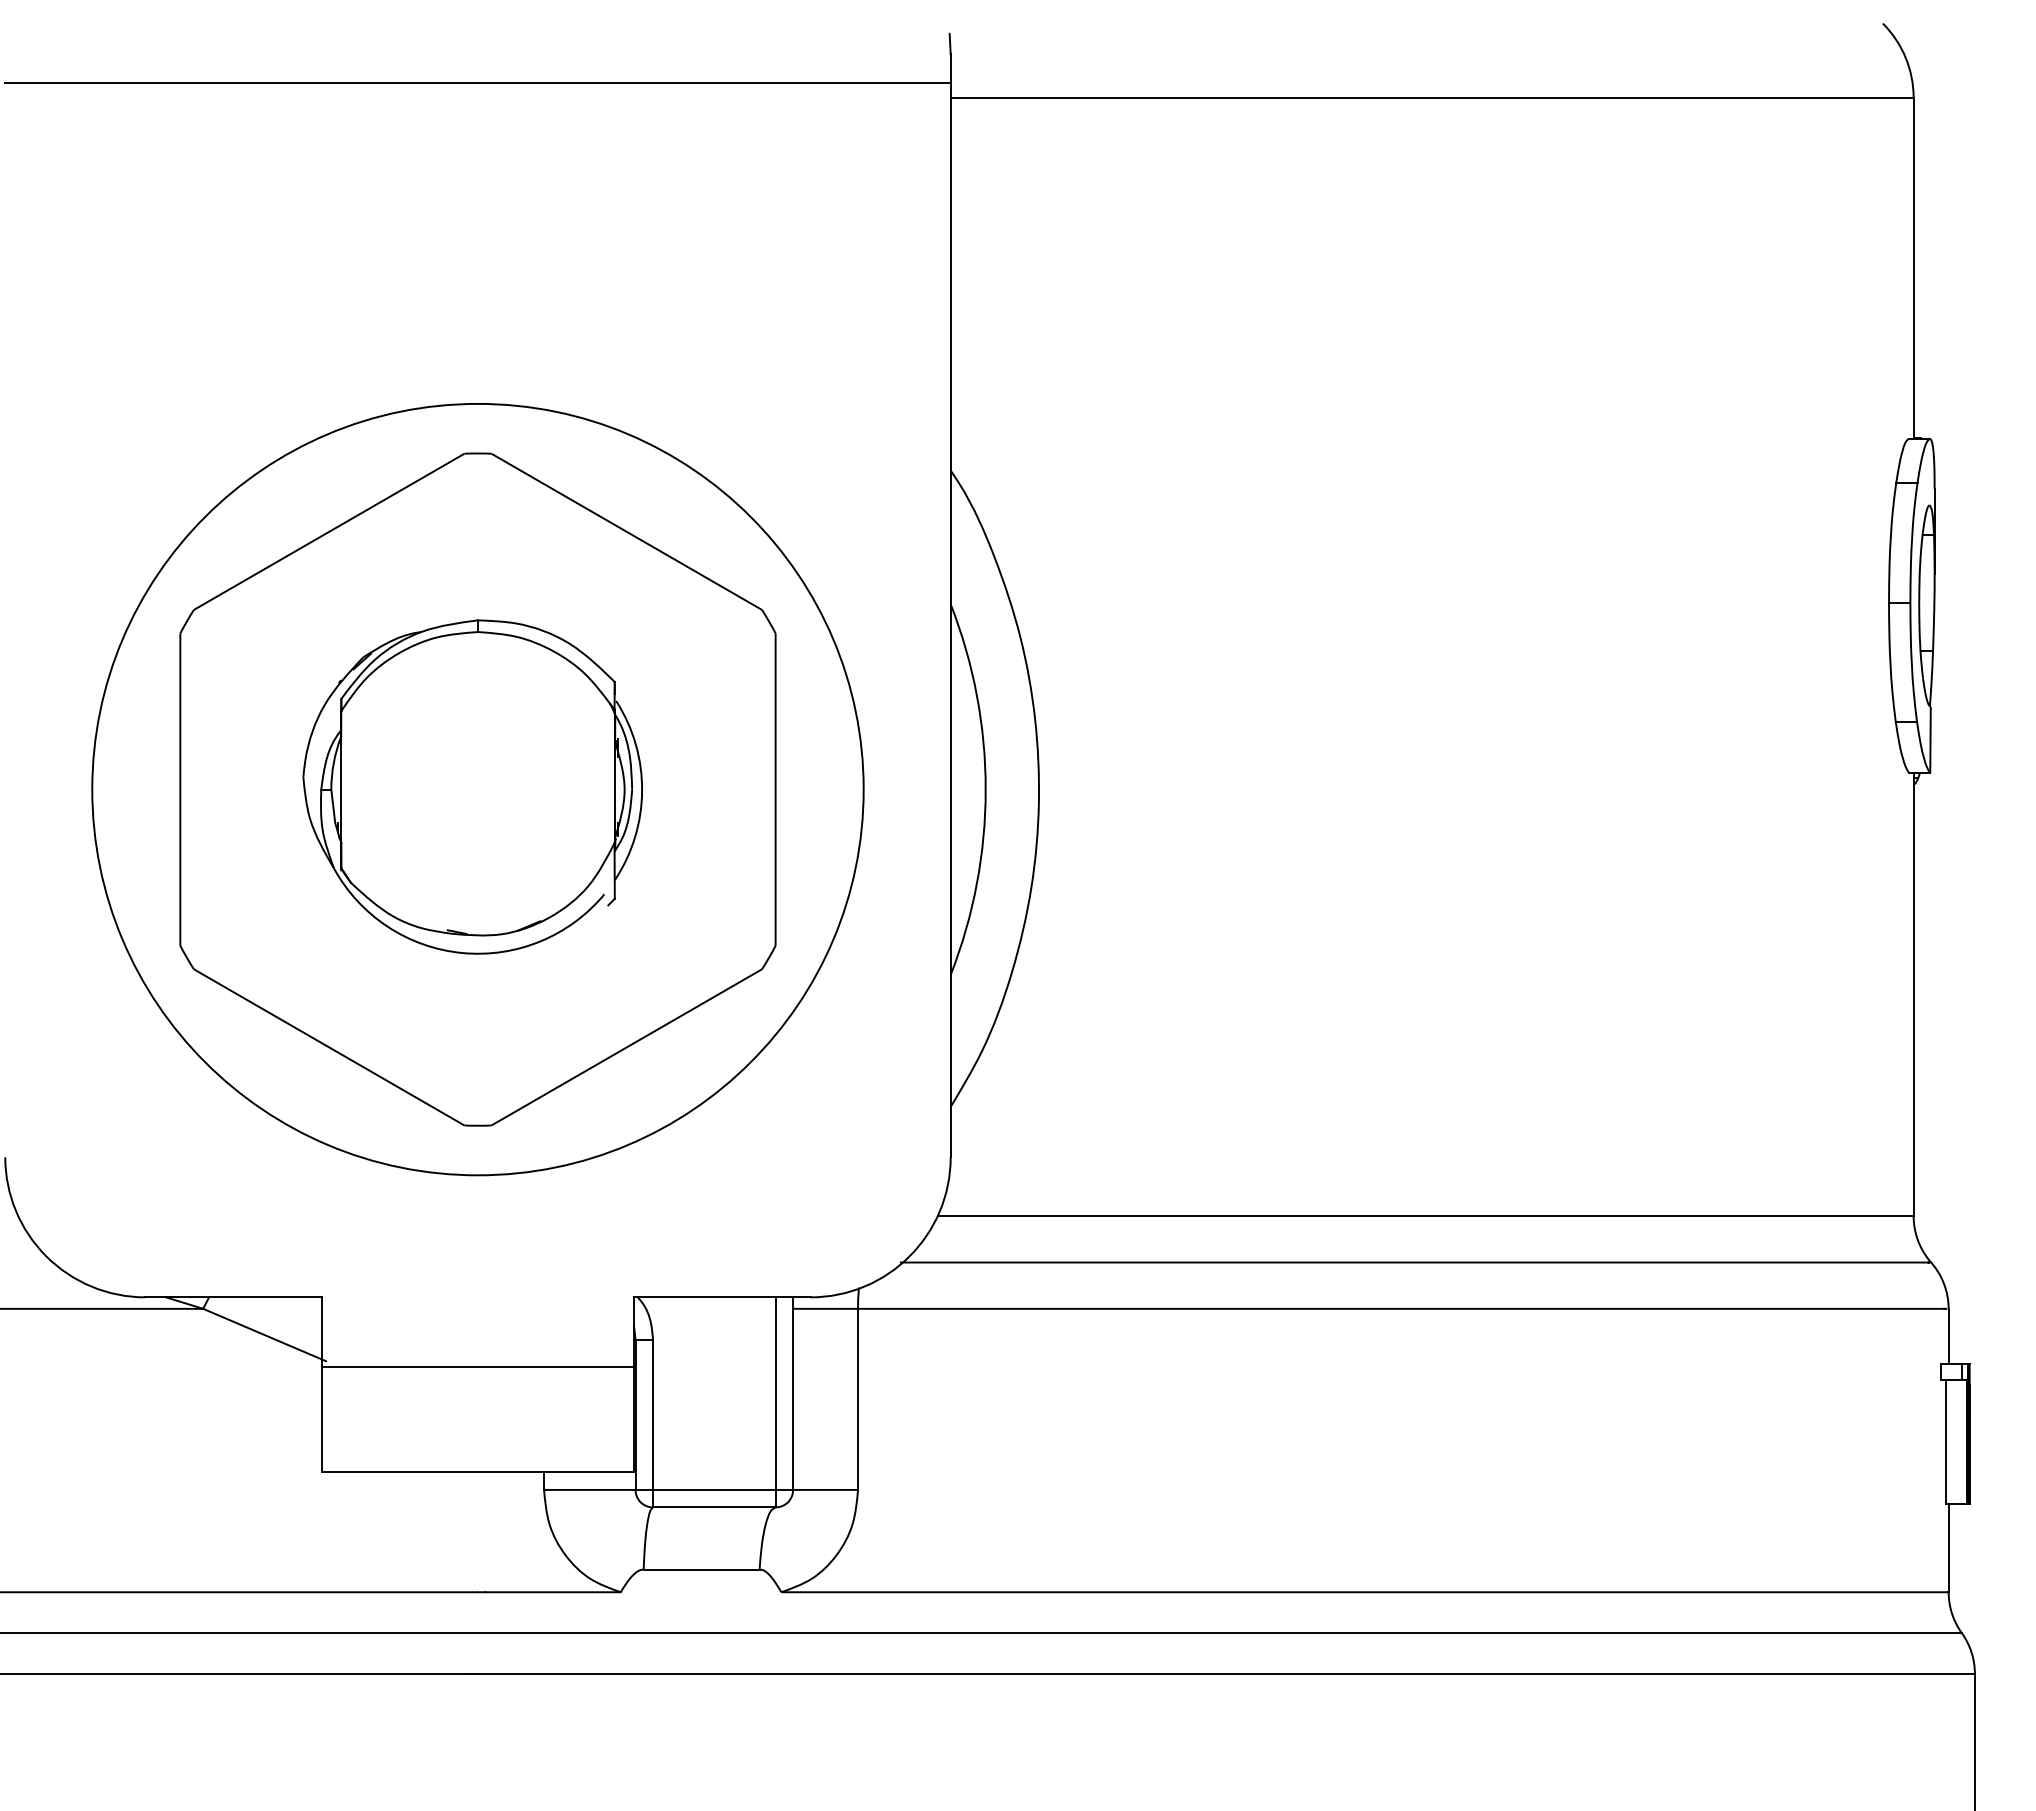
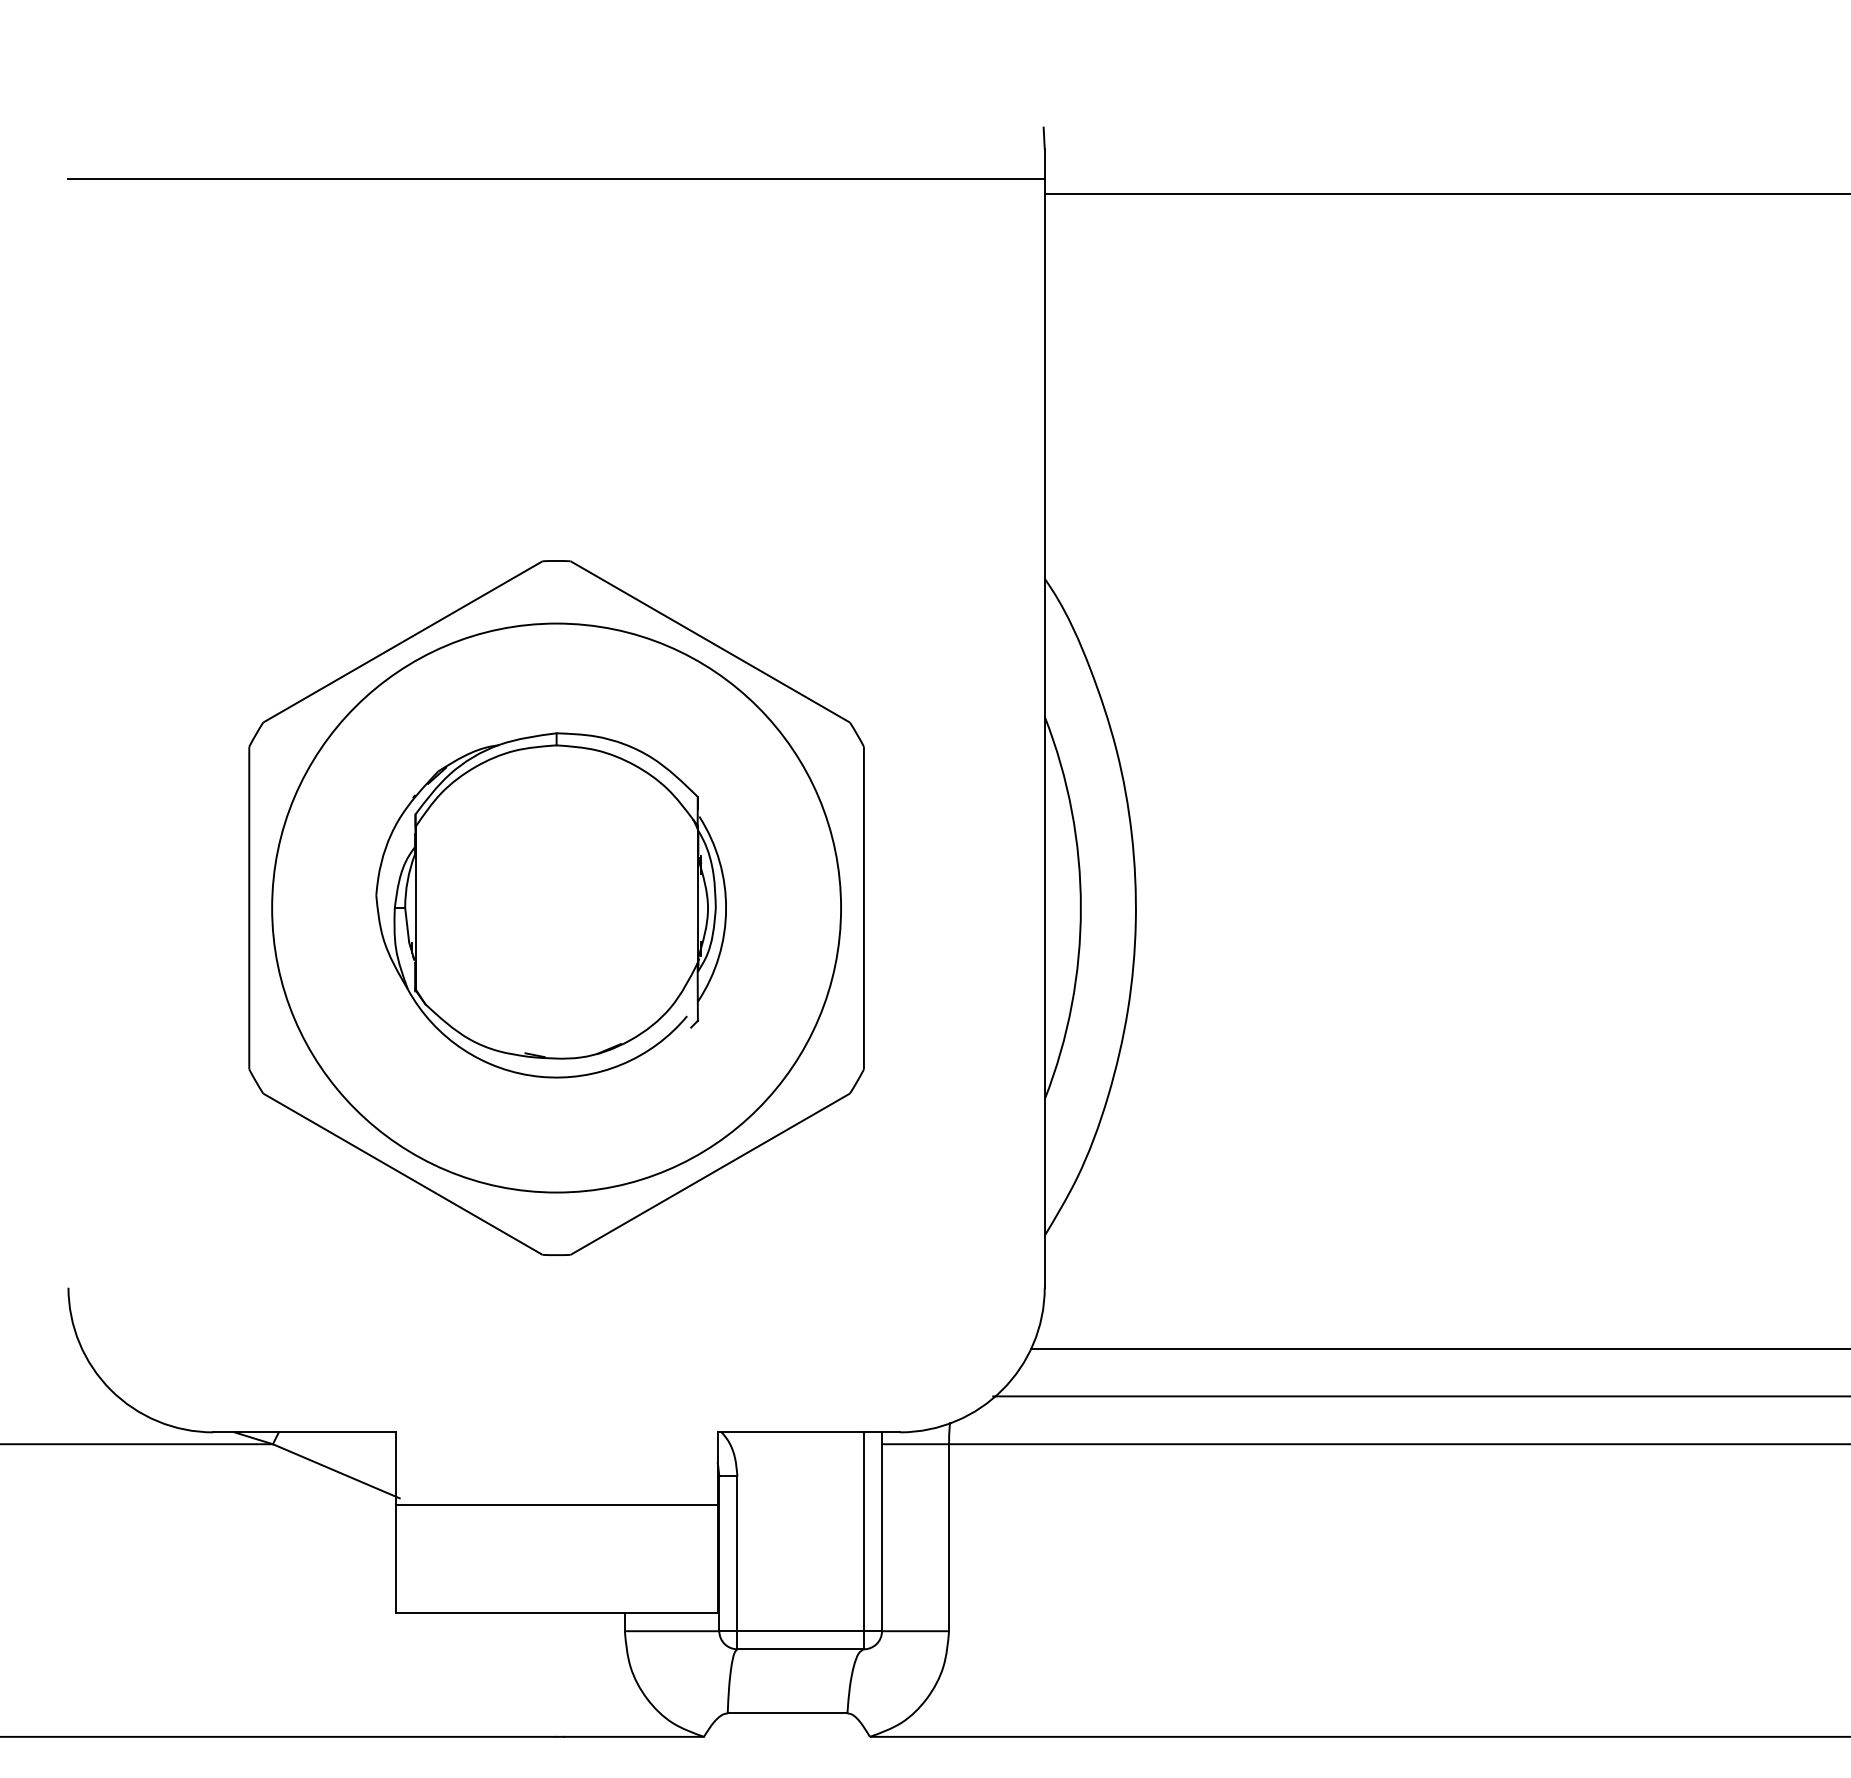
circle: (477, 789) -> (556, 907), size x0.71

